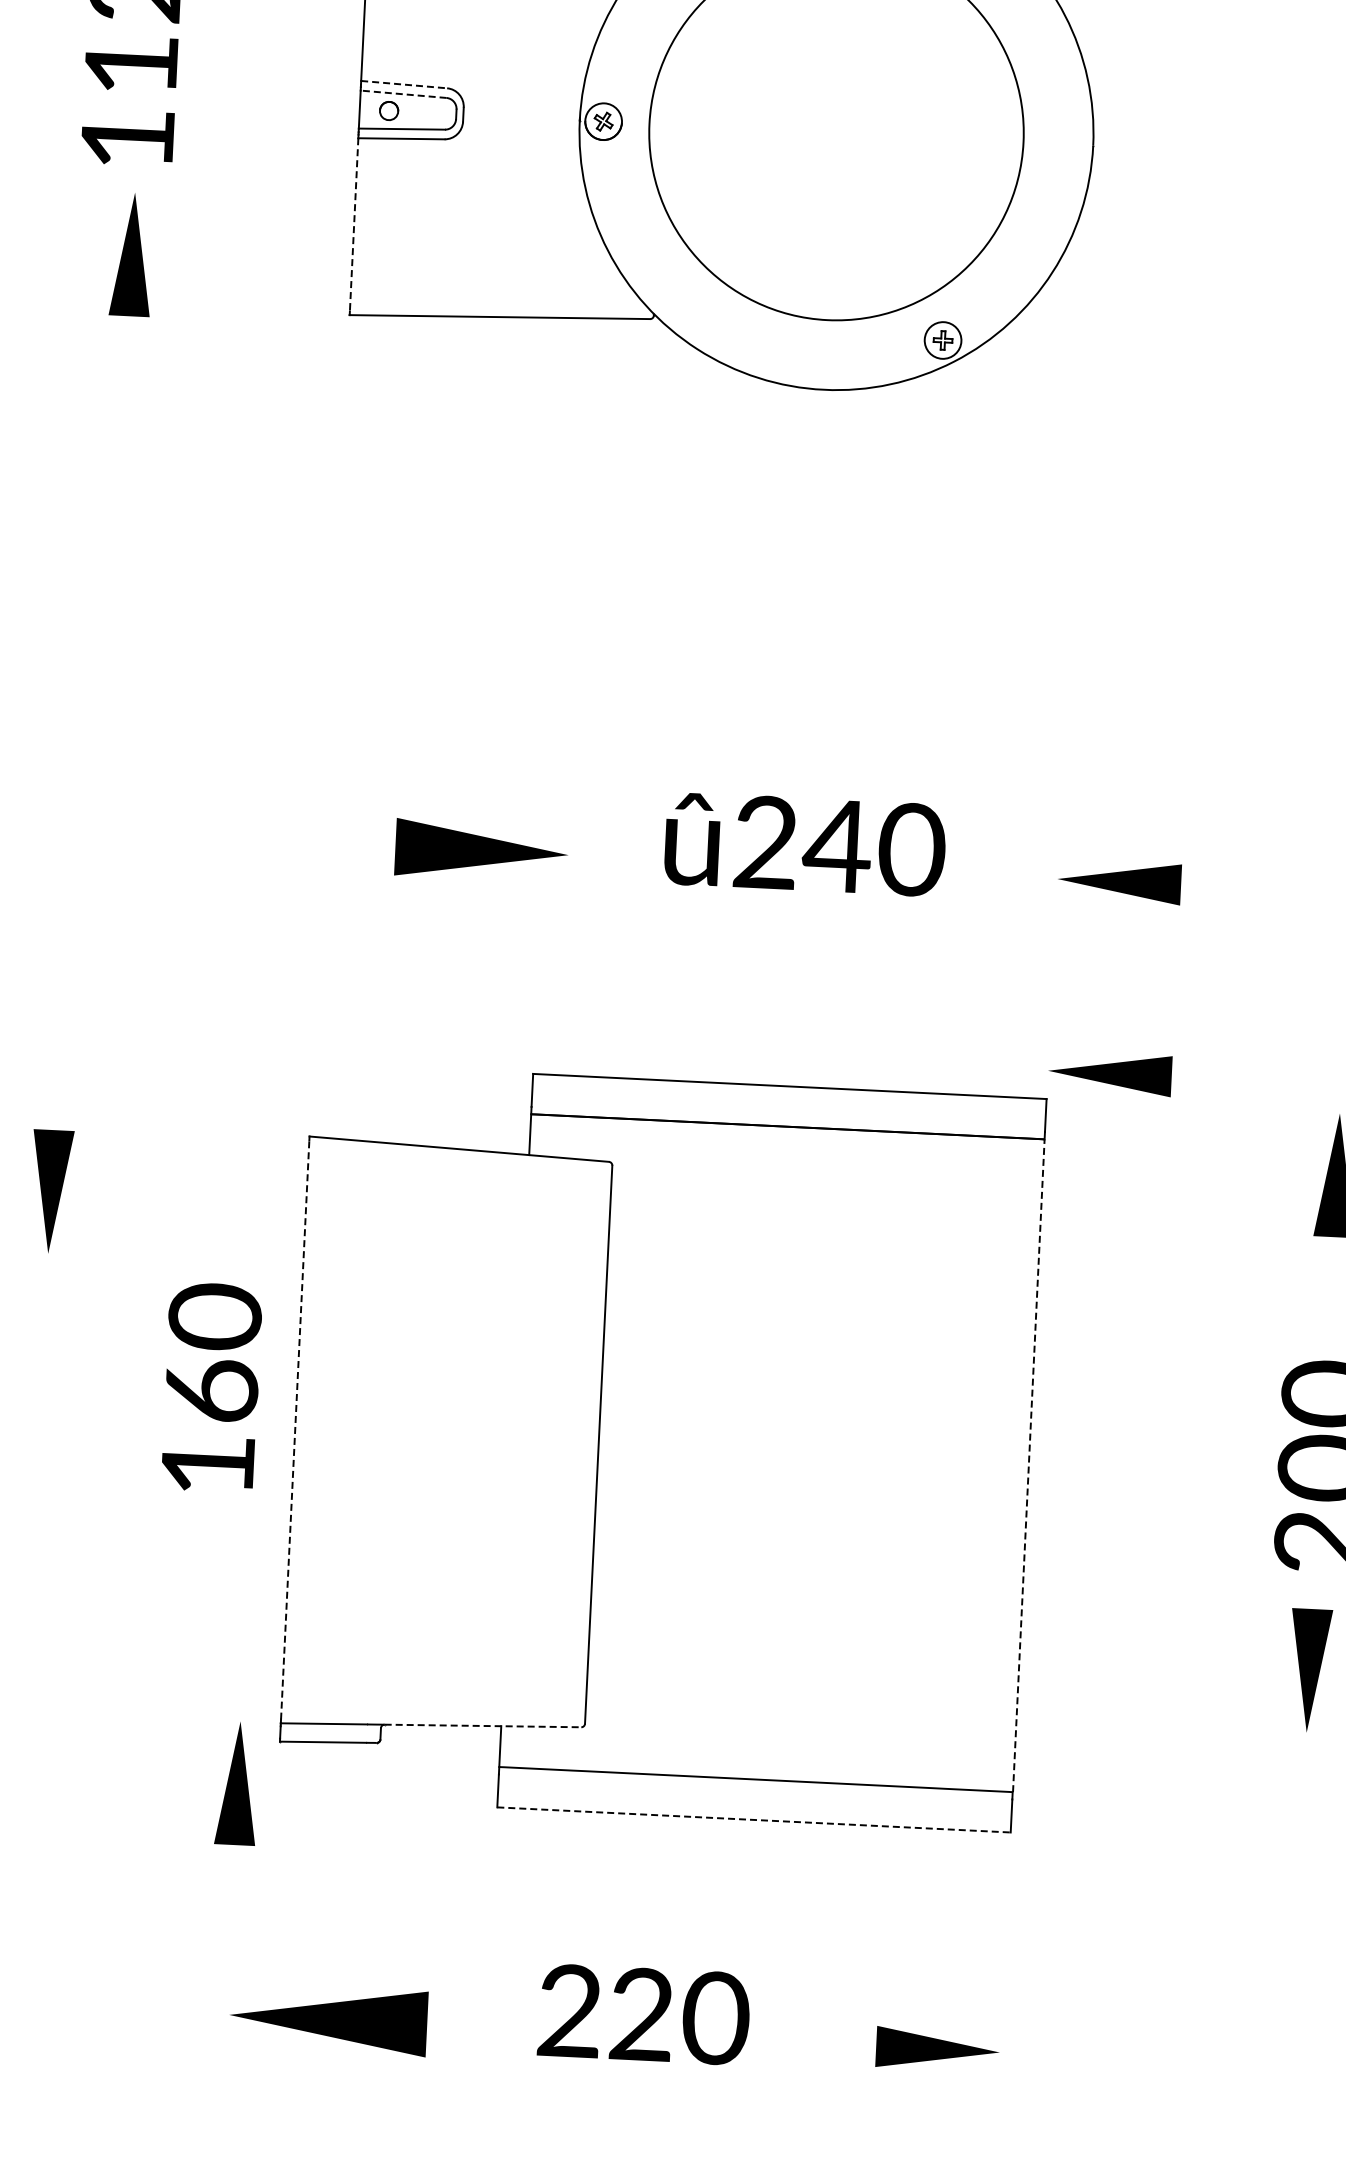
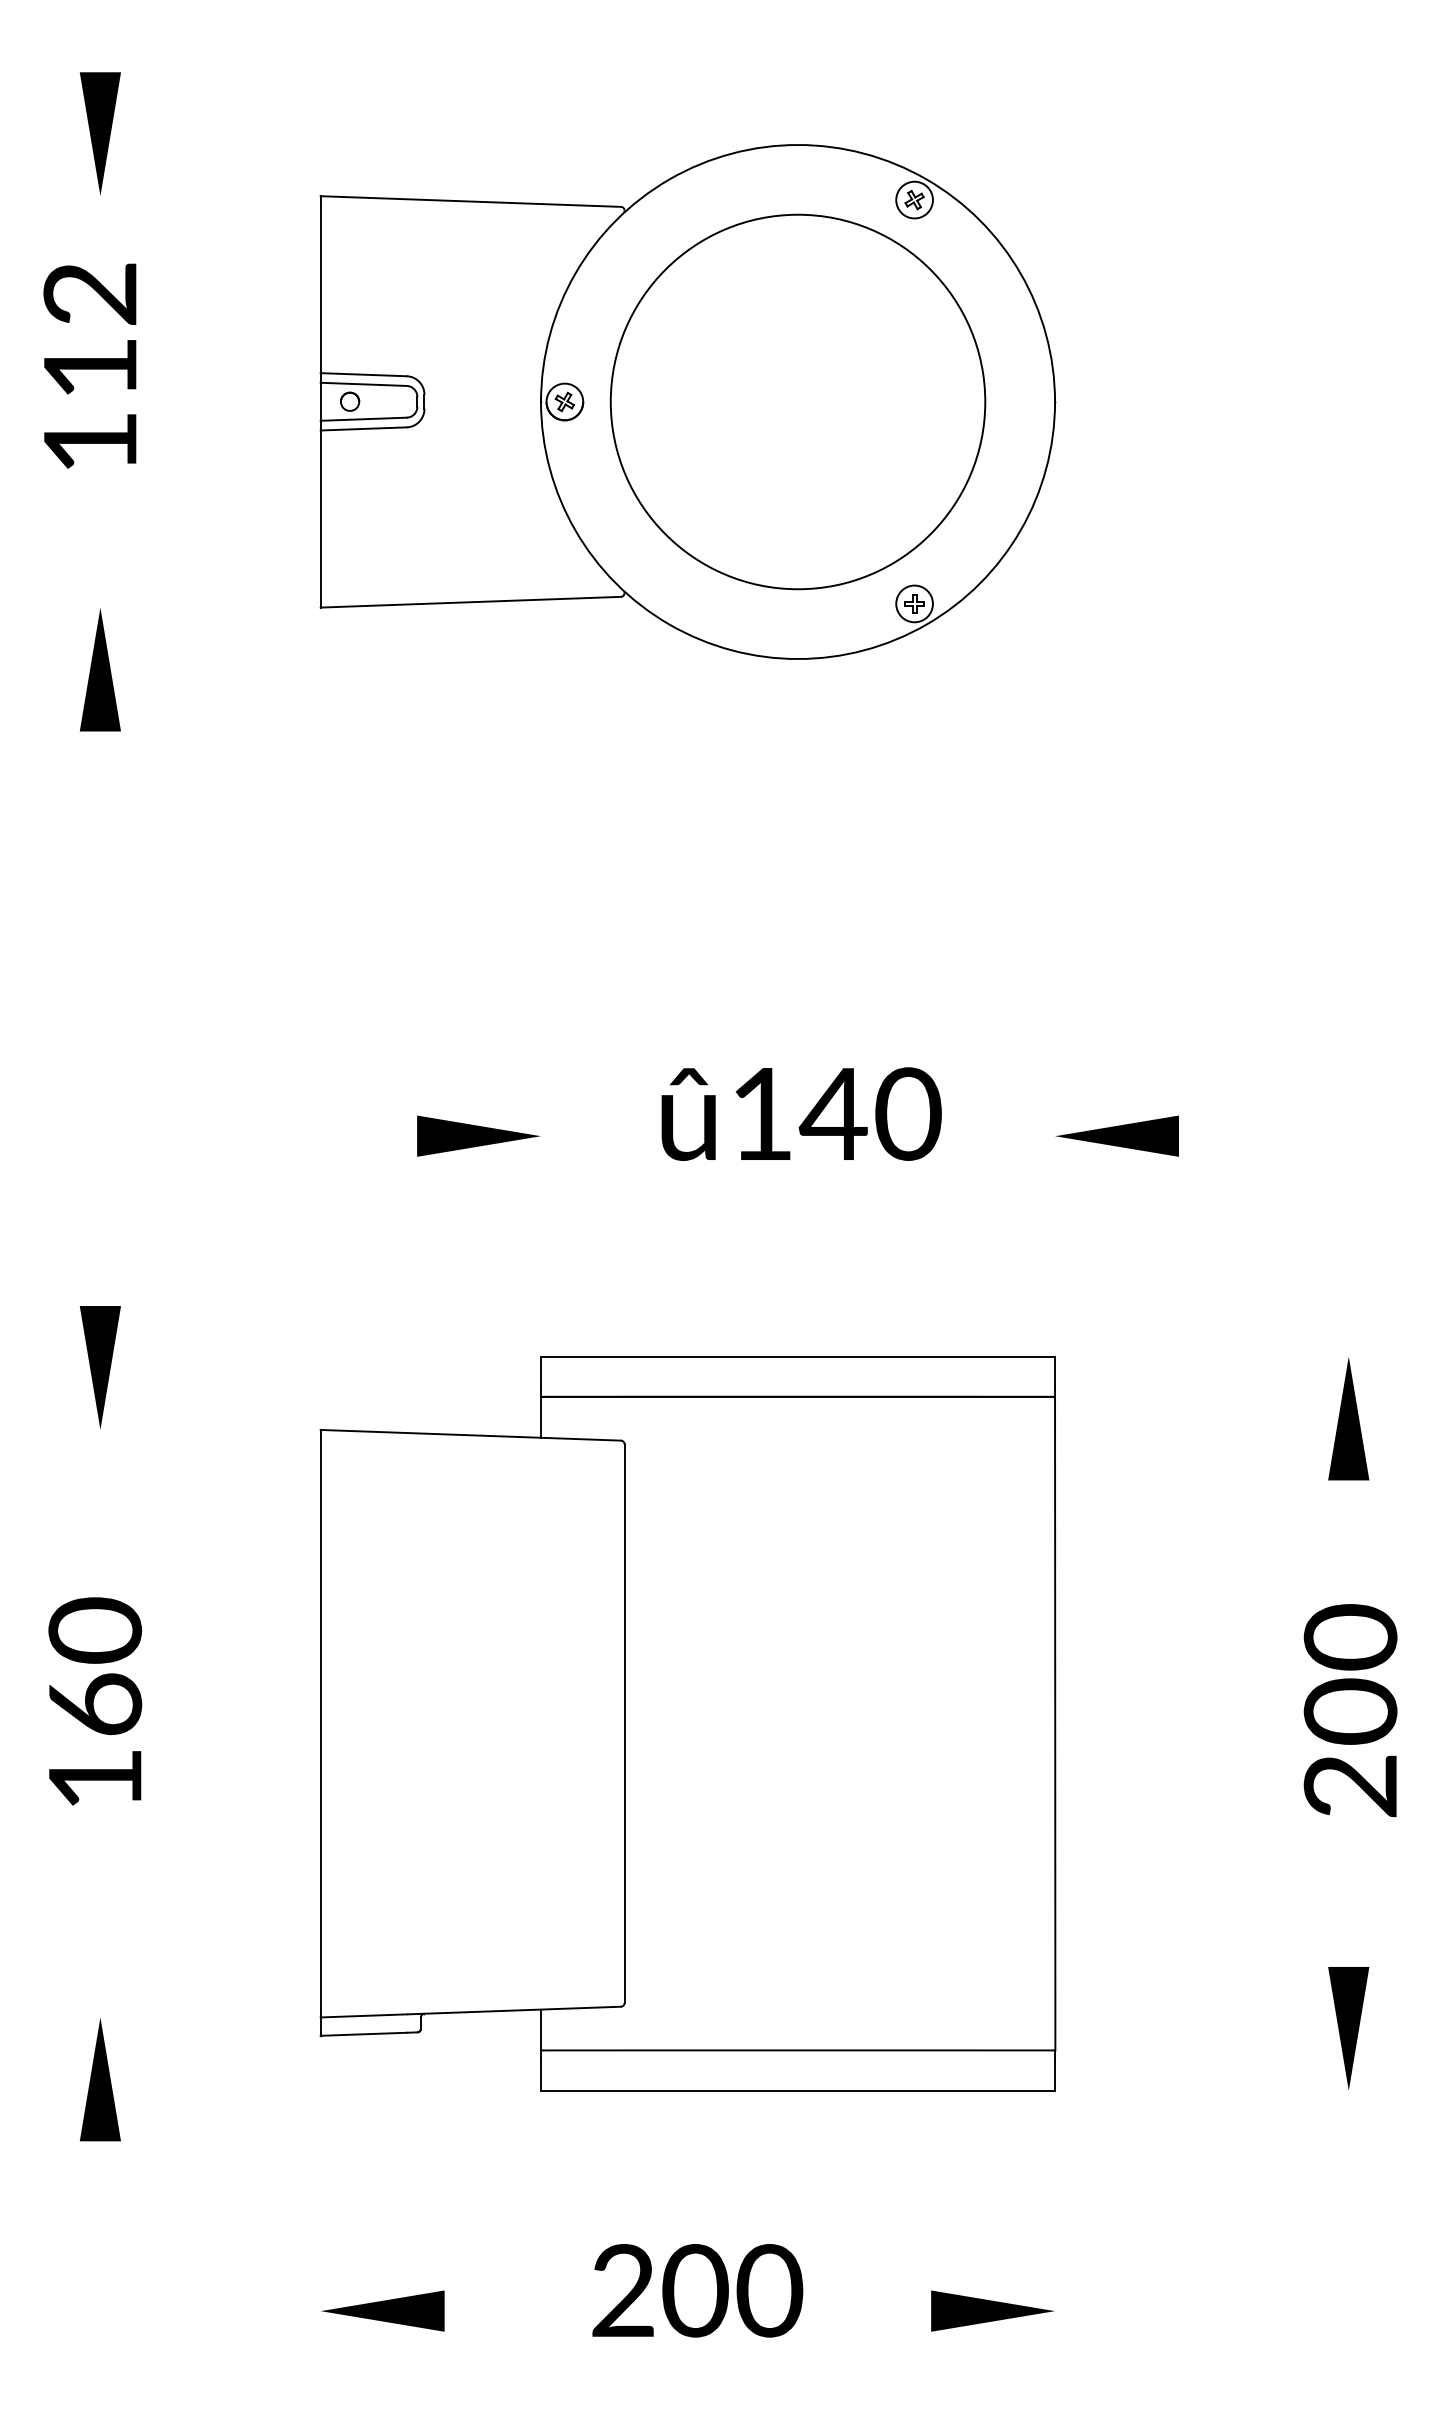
line: (404, 84) -> (364, 374), dashed -> solid
line: (403, 94) -> (363, 384), dashed -> solid
line: (353, 225) -> (320, 517), dashed -> solid
part: (132, 254) -> (100, 669), moved
text: (765, 841) -> (761, 1113), 2 -> 1
part: (481, 850) -> (478, 1135), size x0.71
part: (1109, 1073) -> (1116, 1327), removed
part: (50, 1191) -> (99, 1367), moved
text: (211, 1387) -> (95, 1701), moved
line: (294, 1429) -> (320, 1723), dashed -> solid
line: (1029, 1465) -> (1055, 1723), dashed -> solid
part: (1309, 1670) -> (1348, 2028), moved
line: (483, 1726) -> (523, 2010), dashed -> solid
part: (237, 1783) -> (100, 2079), moved
line: (754, 1819) -> (798, 2090), dashed -> solid
text: (641, 2014) -> (695, 2290), 20 -> 00
part: (328, 2019) -> (382, 2310), size x0.62

